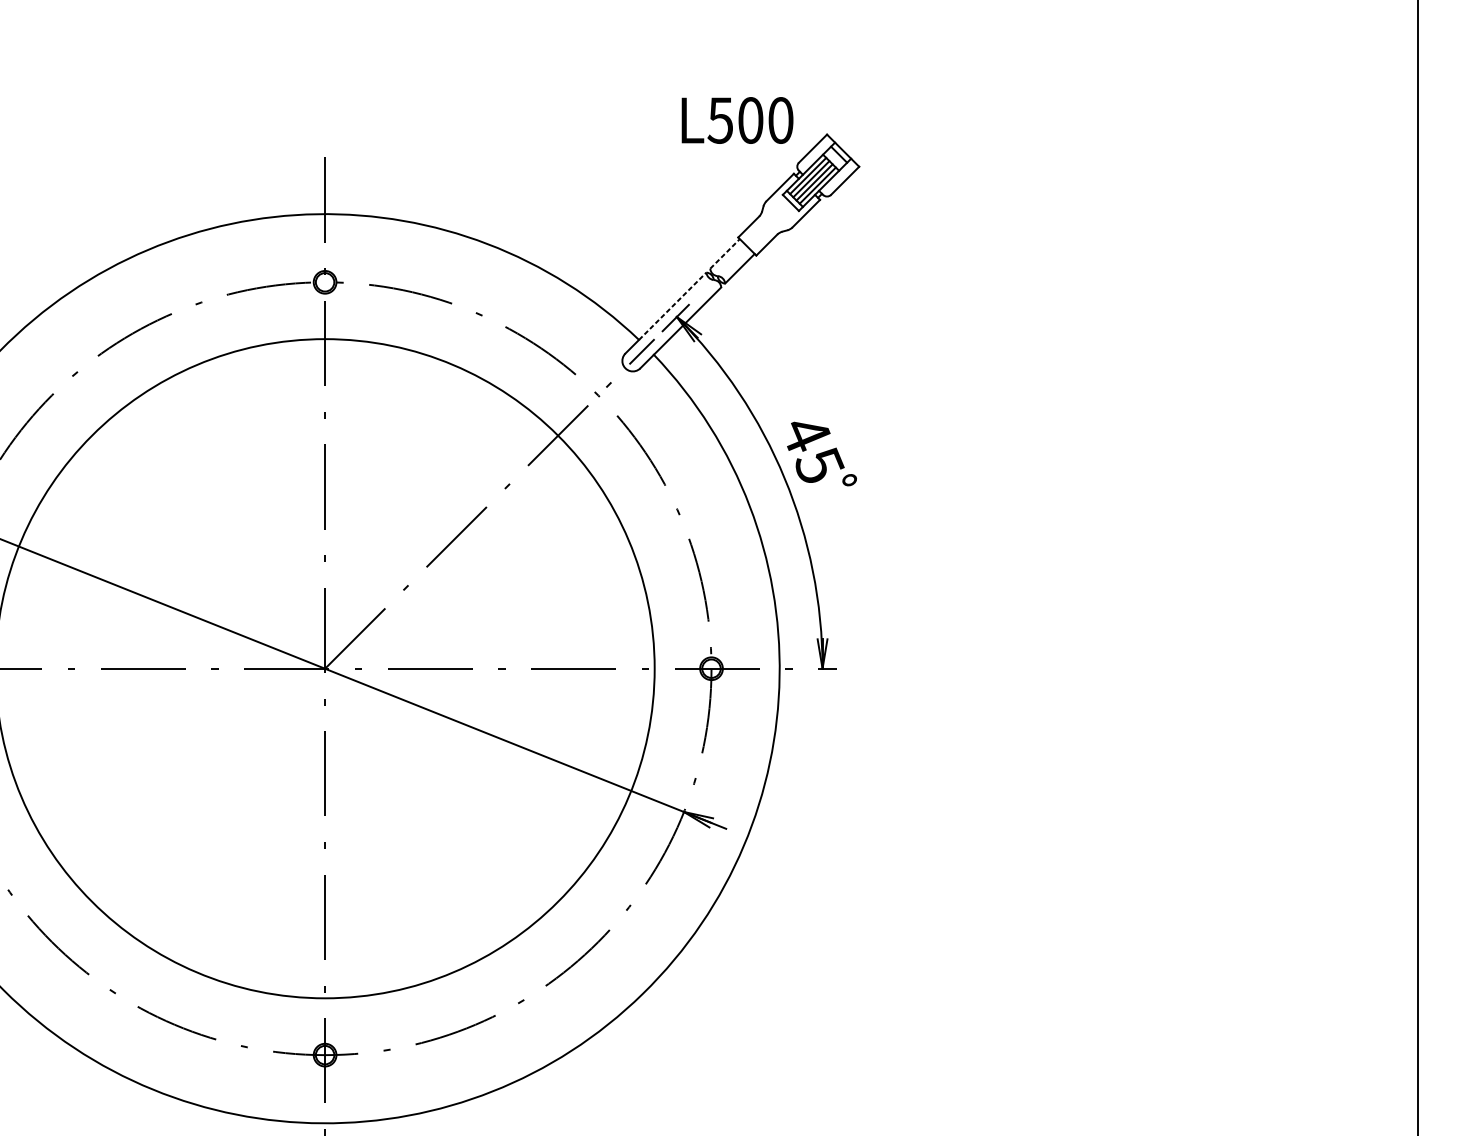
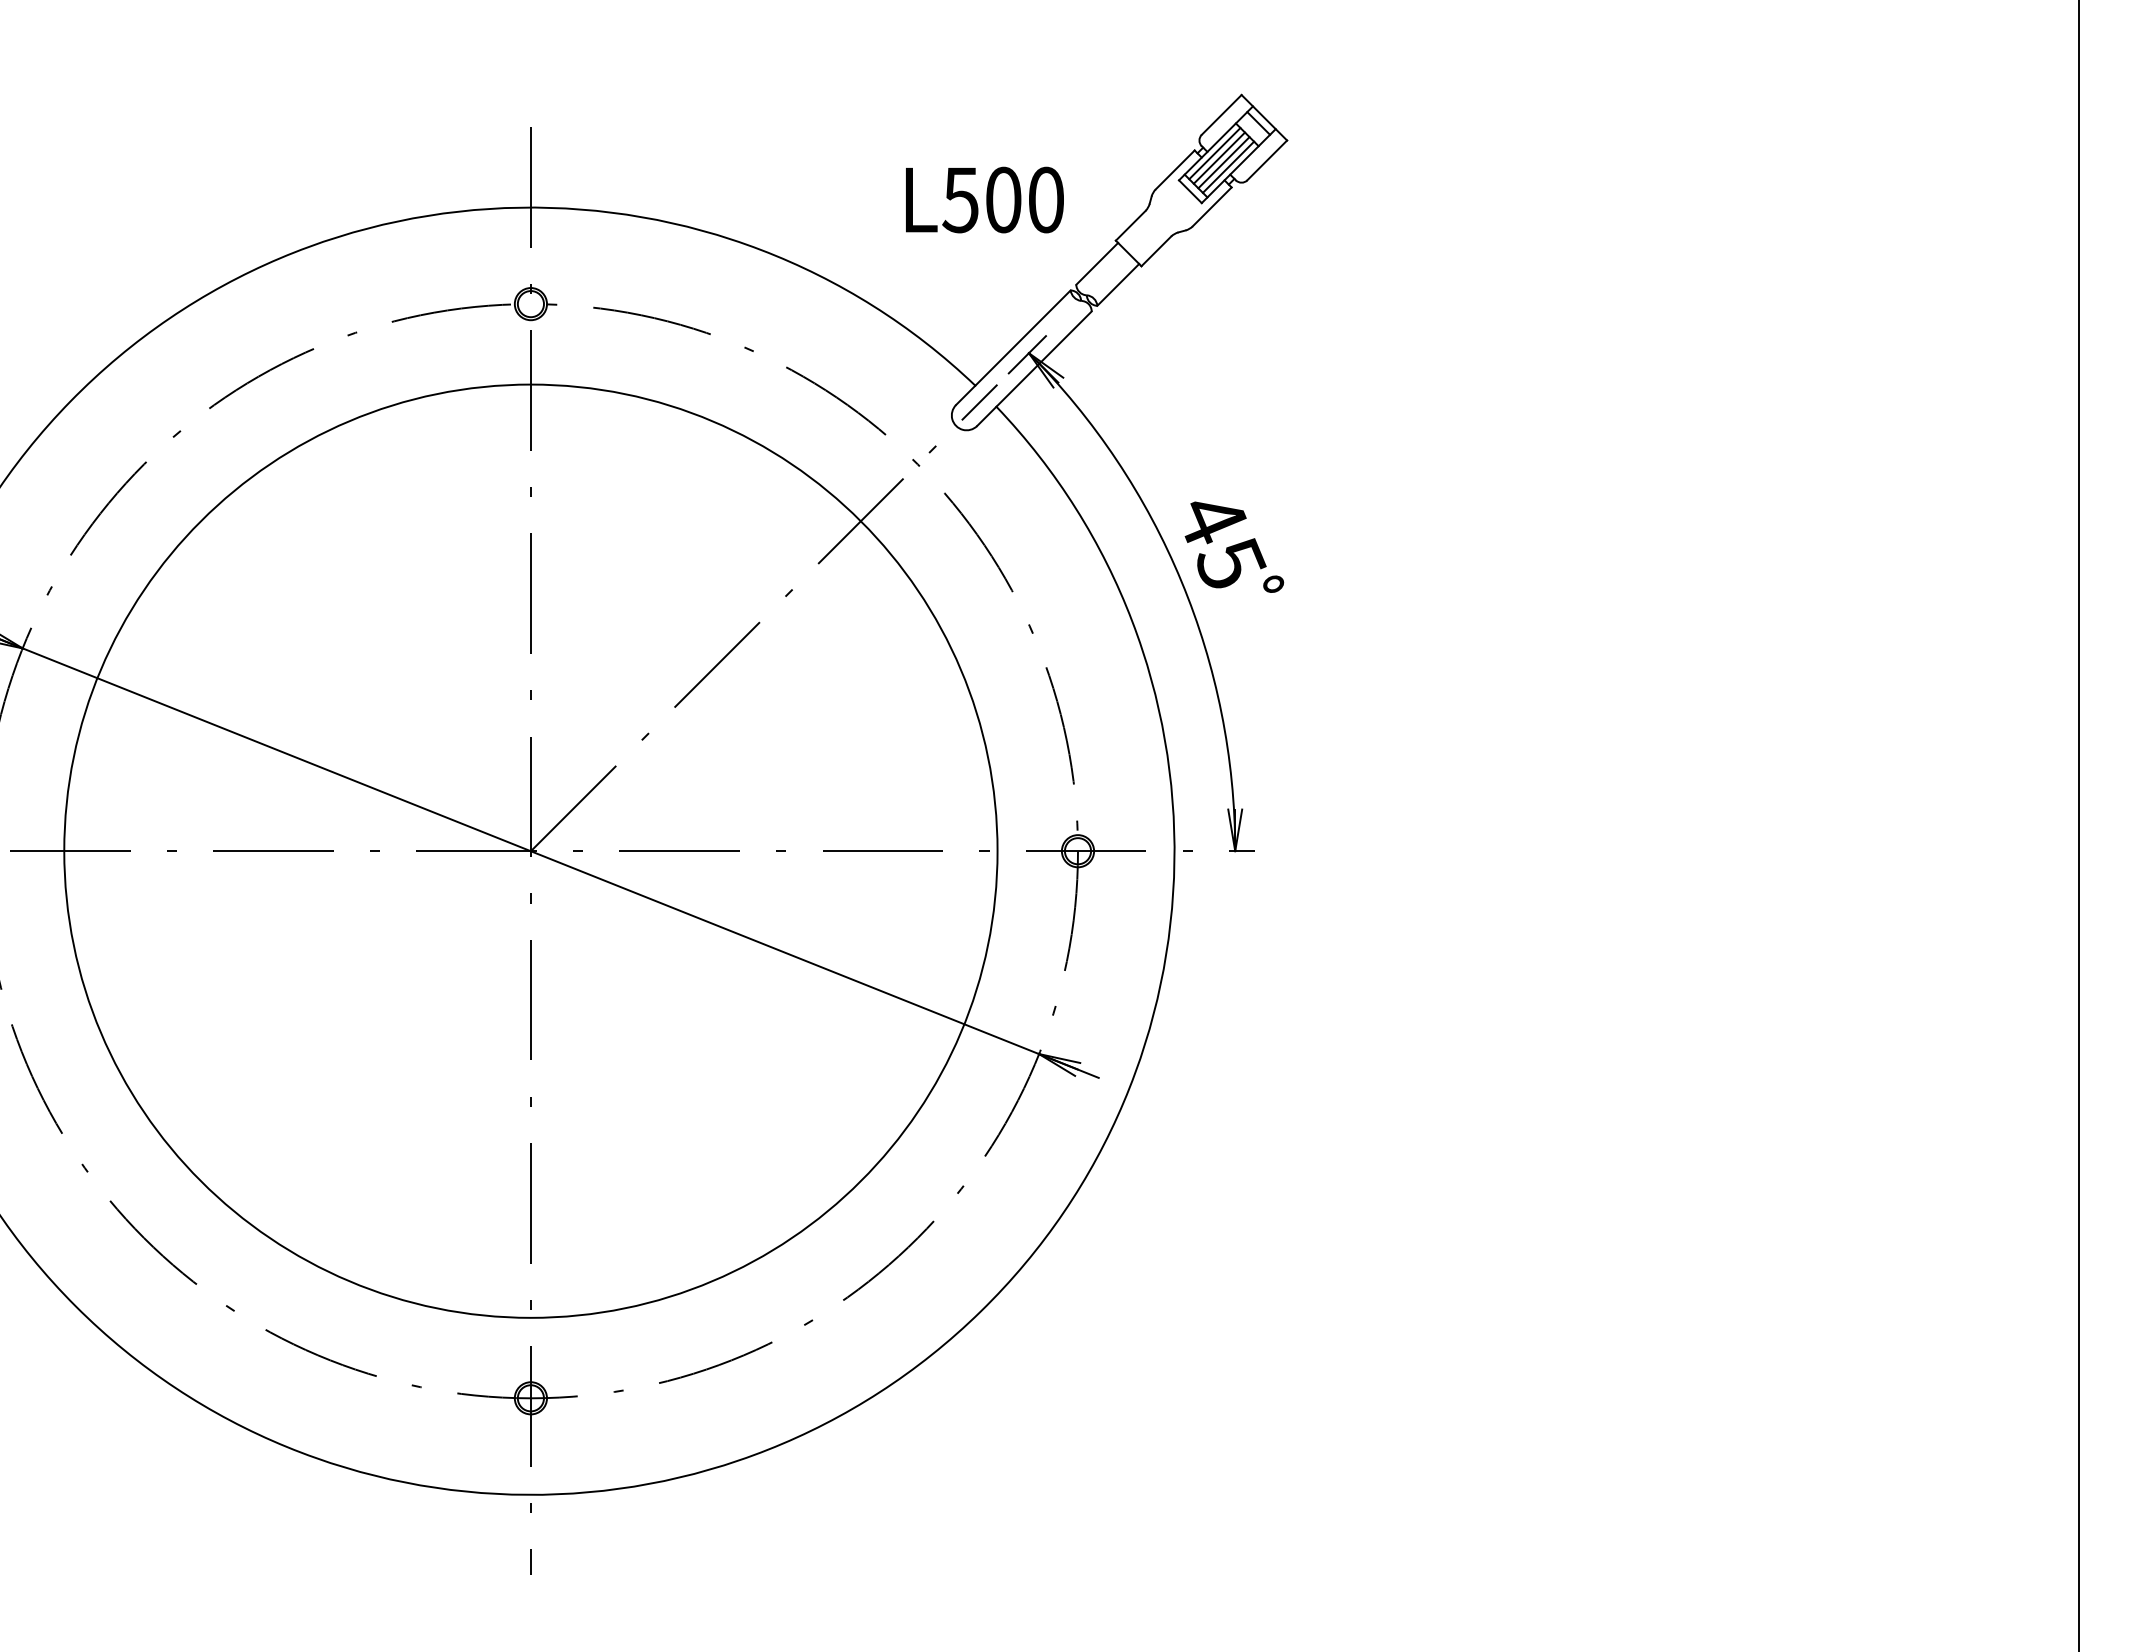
text: (737, 120) -> (984, 199), moved
line: (725, 253) -> (1097, 263), dashed -> solid
line: (673, 305) -> (1023, 337), dashed -> solid

